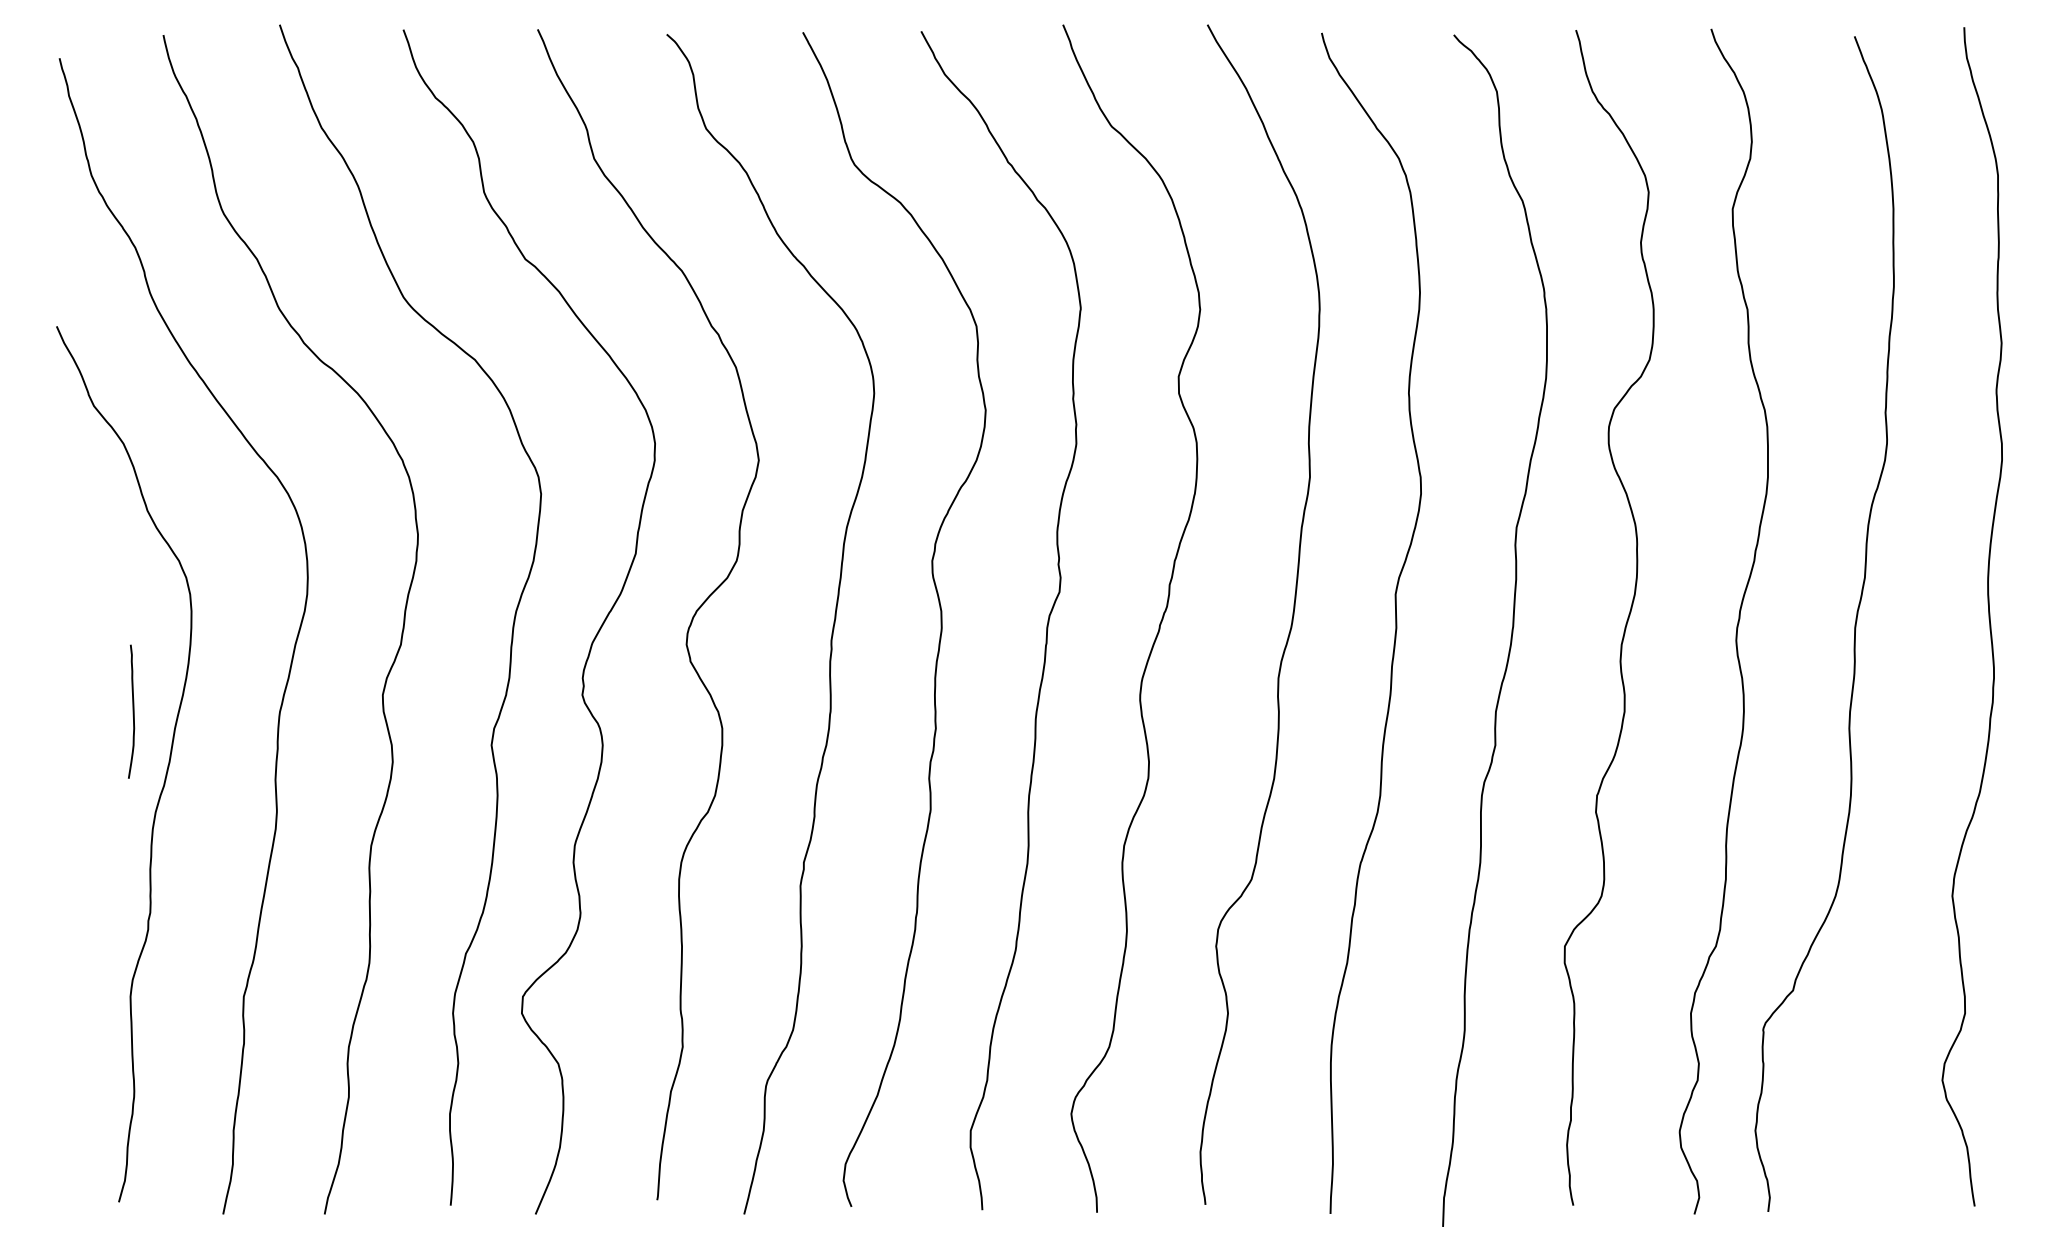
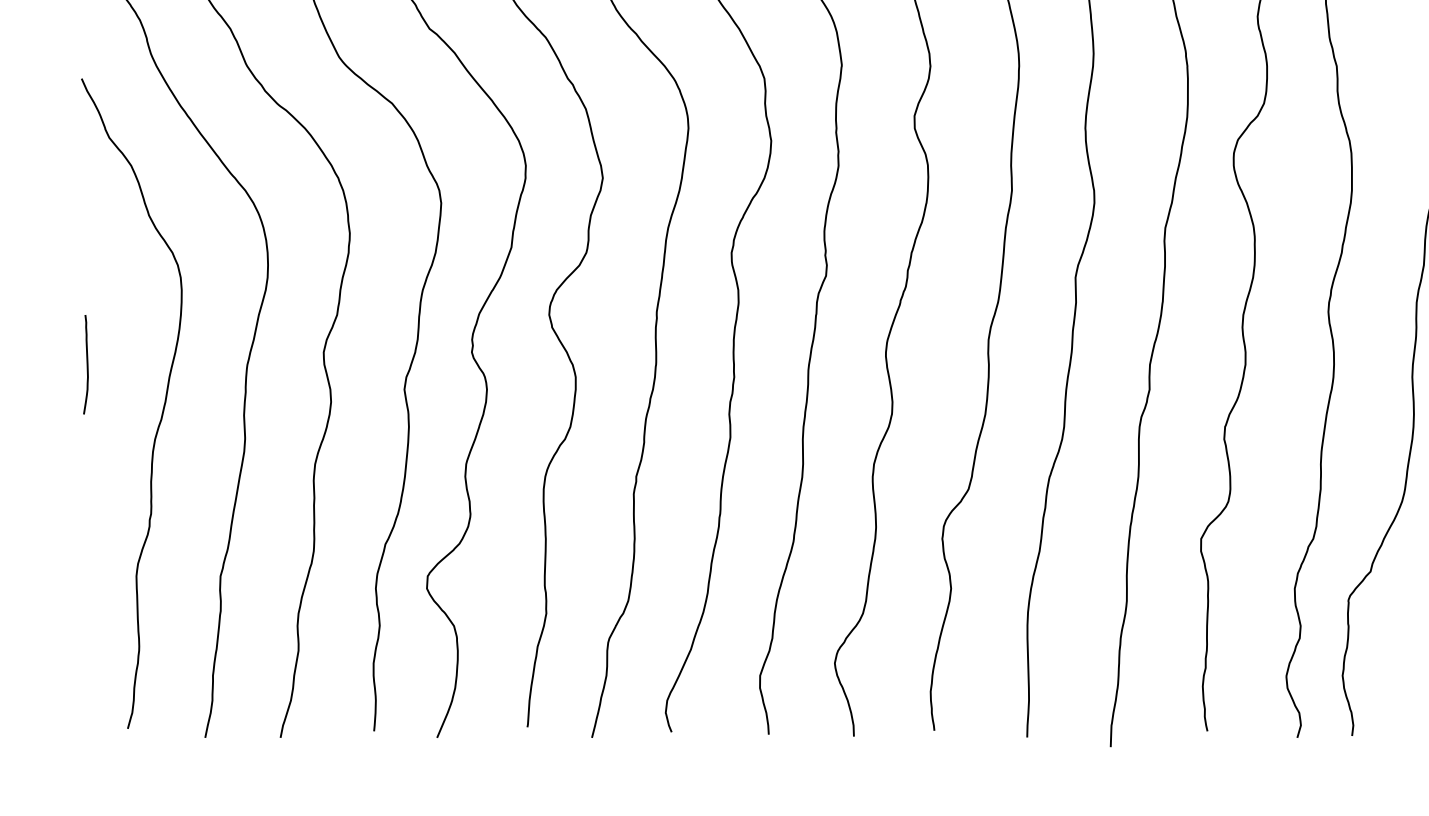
curve: (132, 711) -> (86, 364), moved

